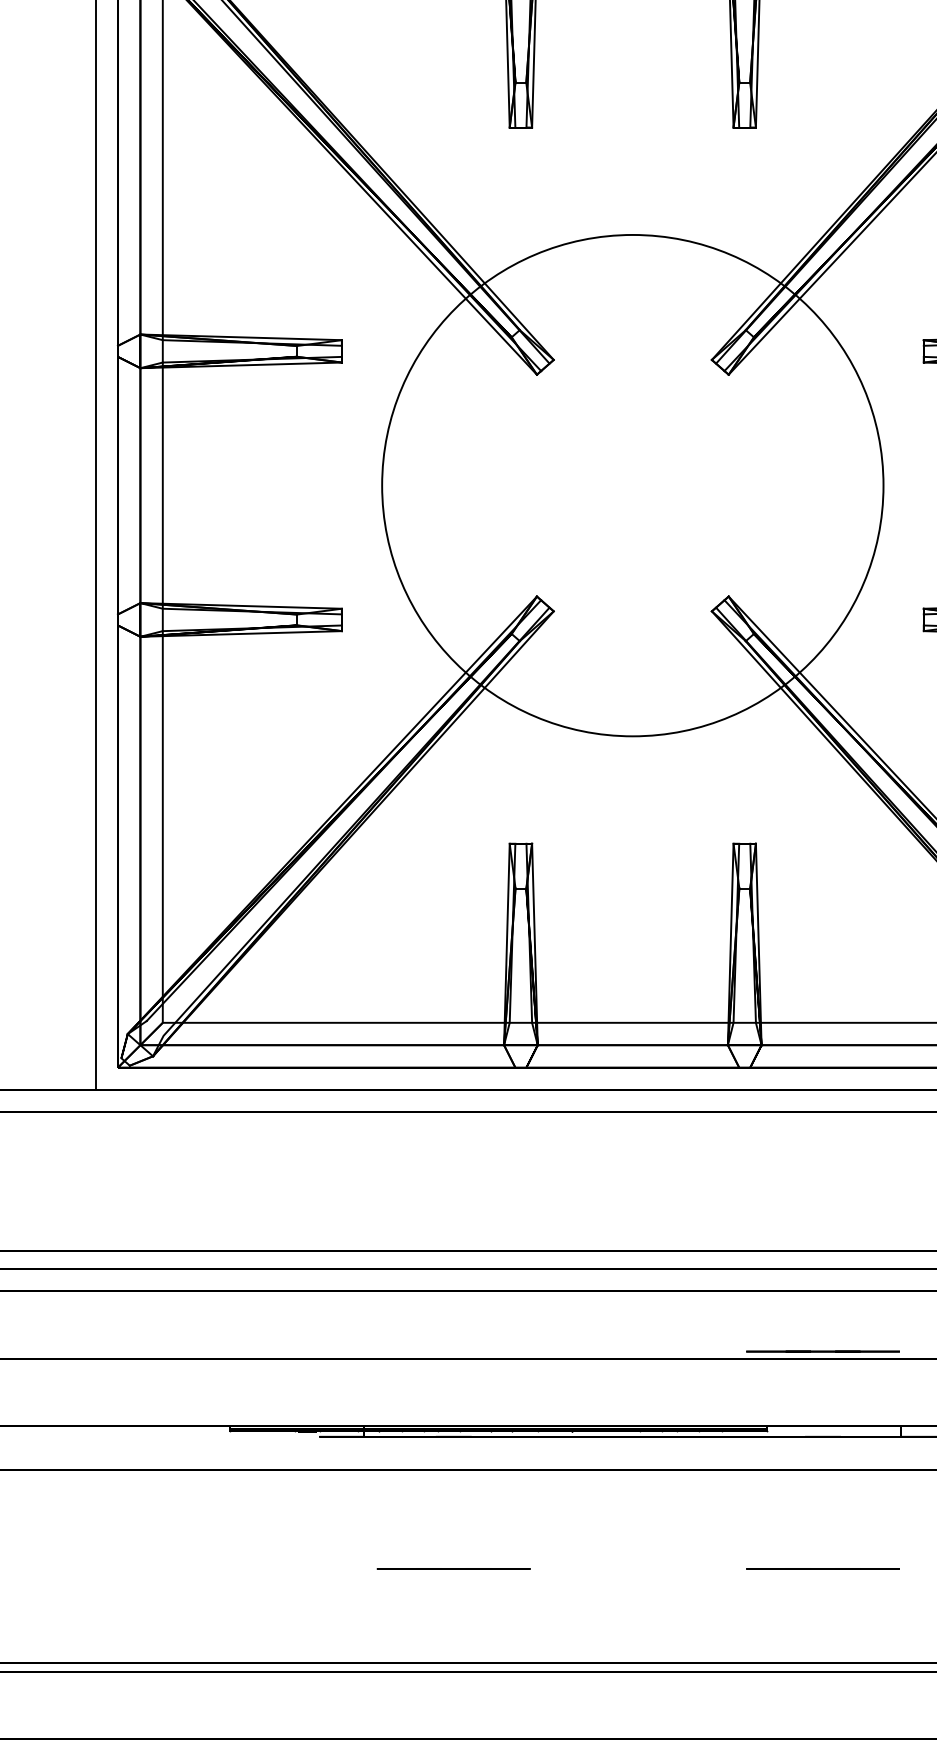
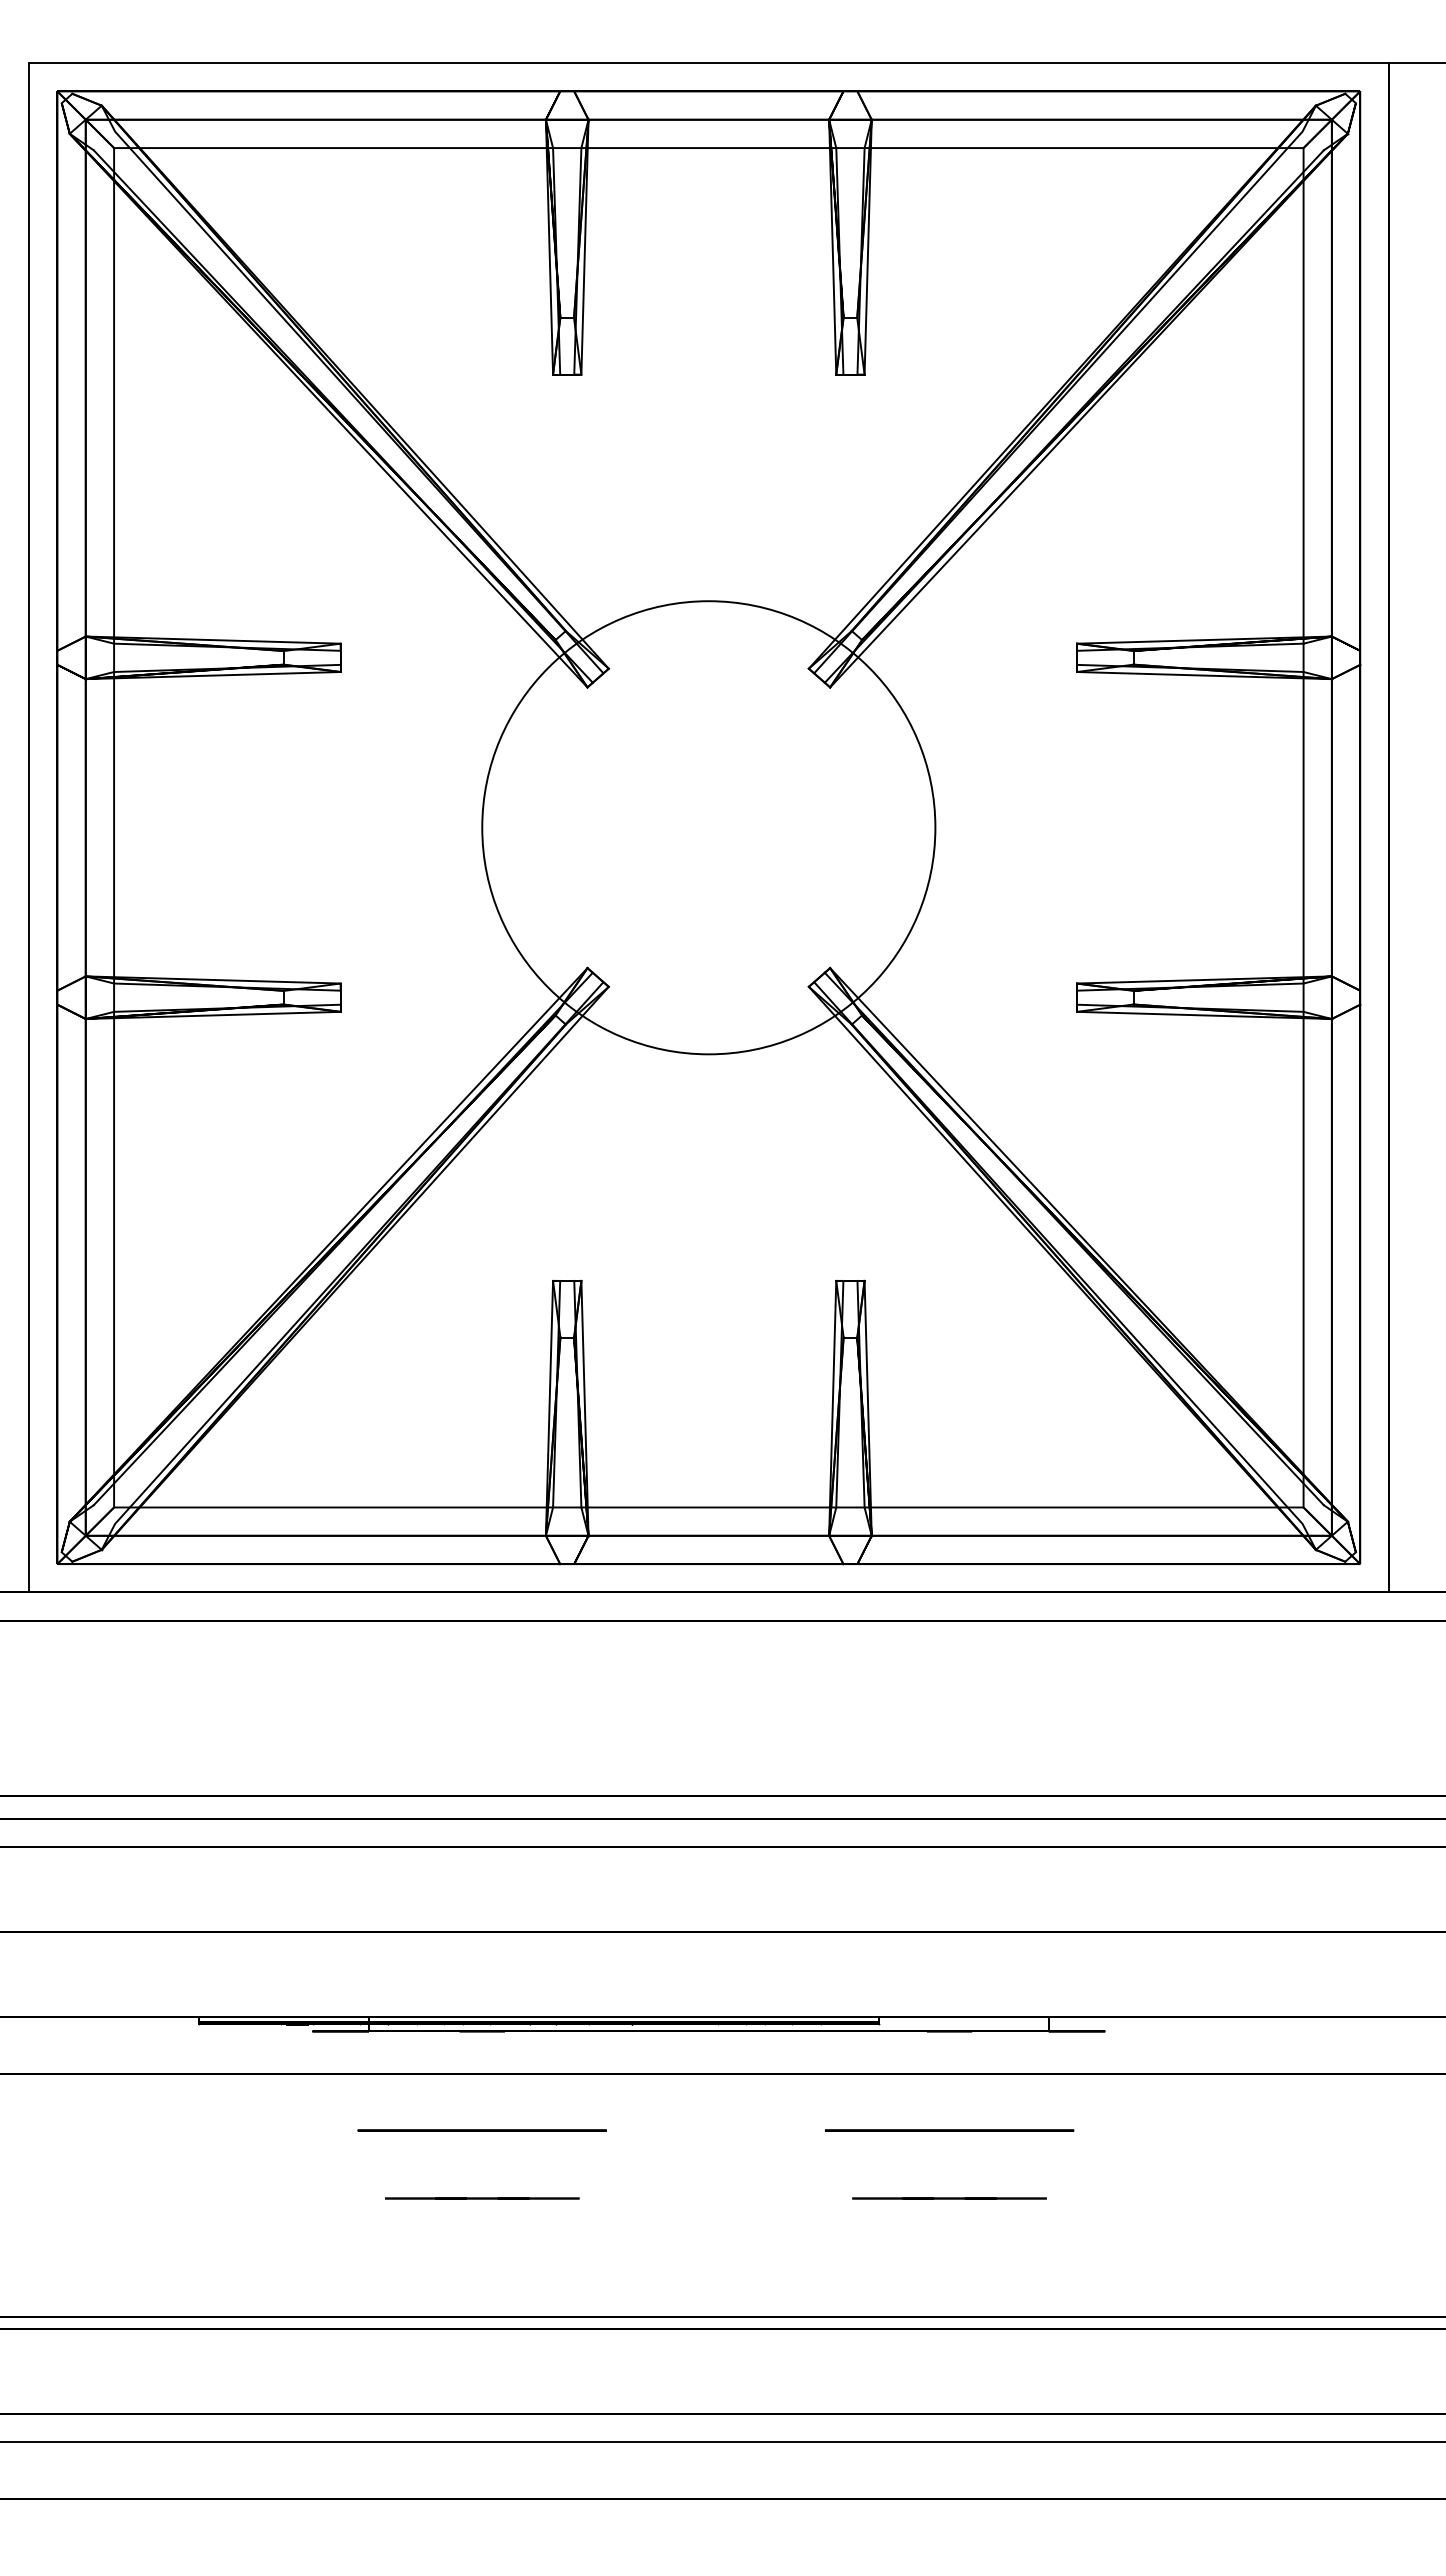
circle: (632, 485) -> (708, 827), size x0.71
line: (823, 1351) -> (949, 1923), removed
circle: (453, 1515) -> (481, 2130), added
circle: (823, 1515) -> (949, 2130), added

